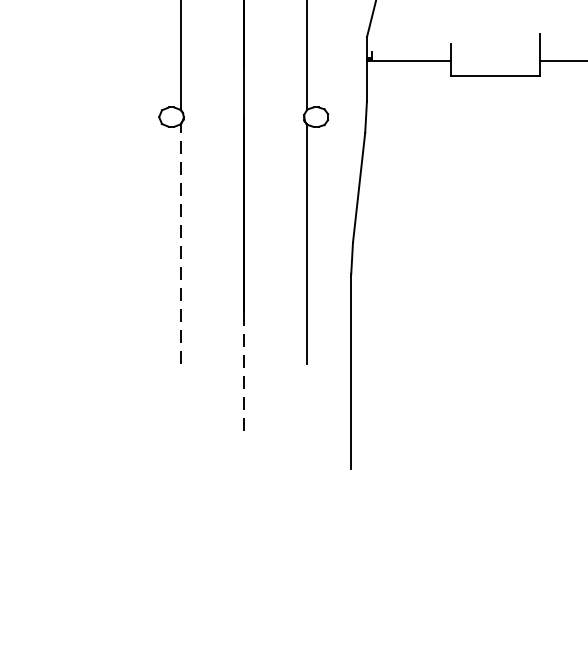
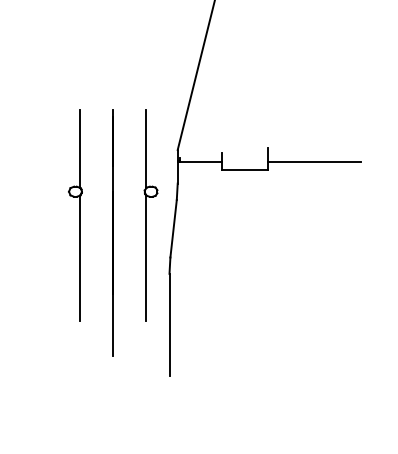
line: (181, 244) -> (80, 258), dashed -> solid
line: (244, 370) -> (113, 324), dashed -> solid

